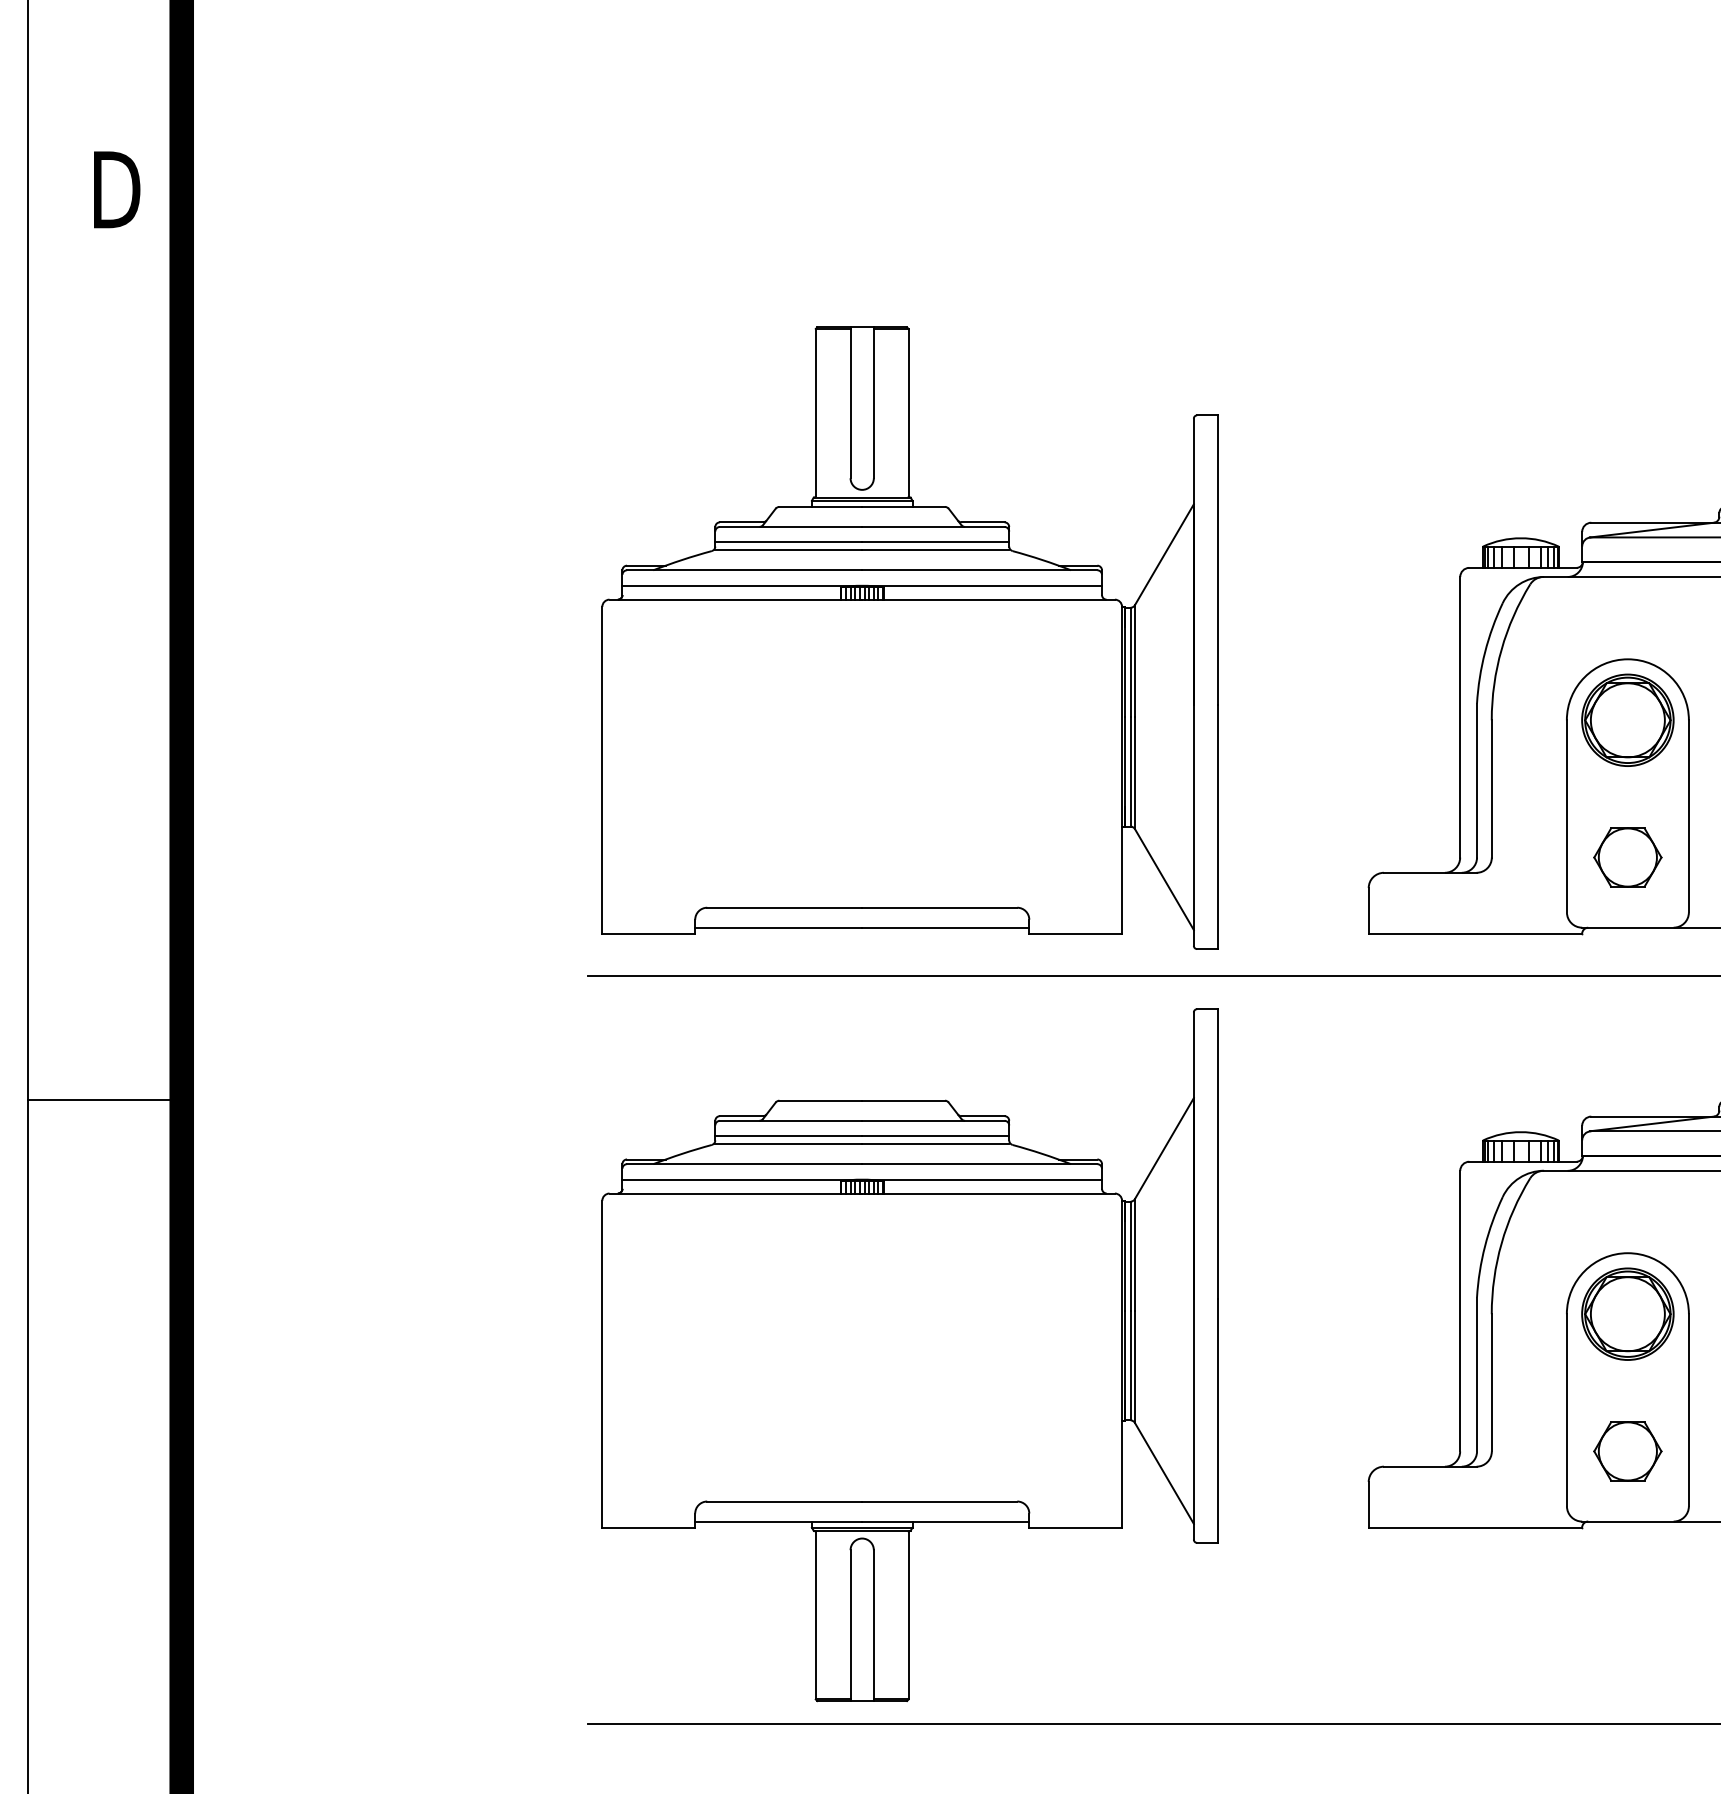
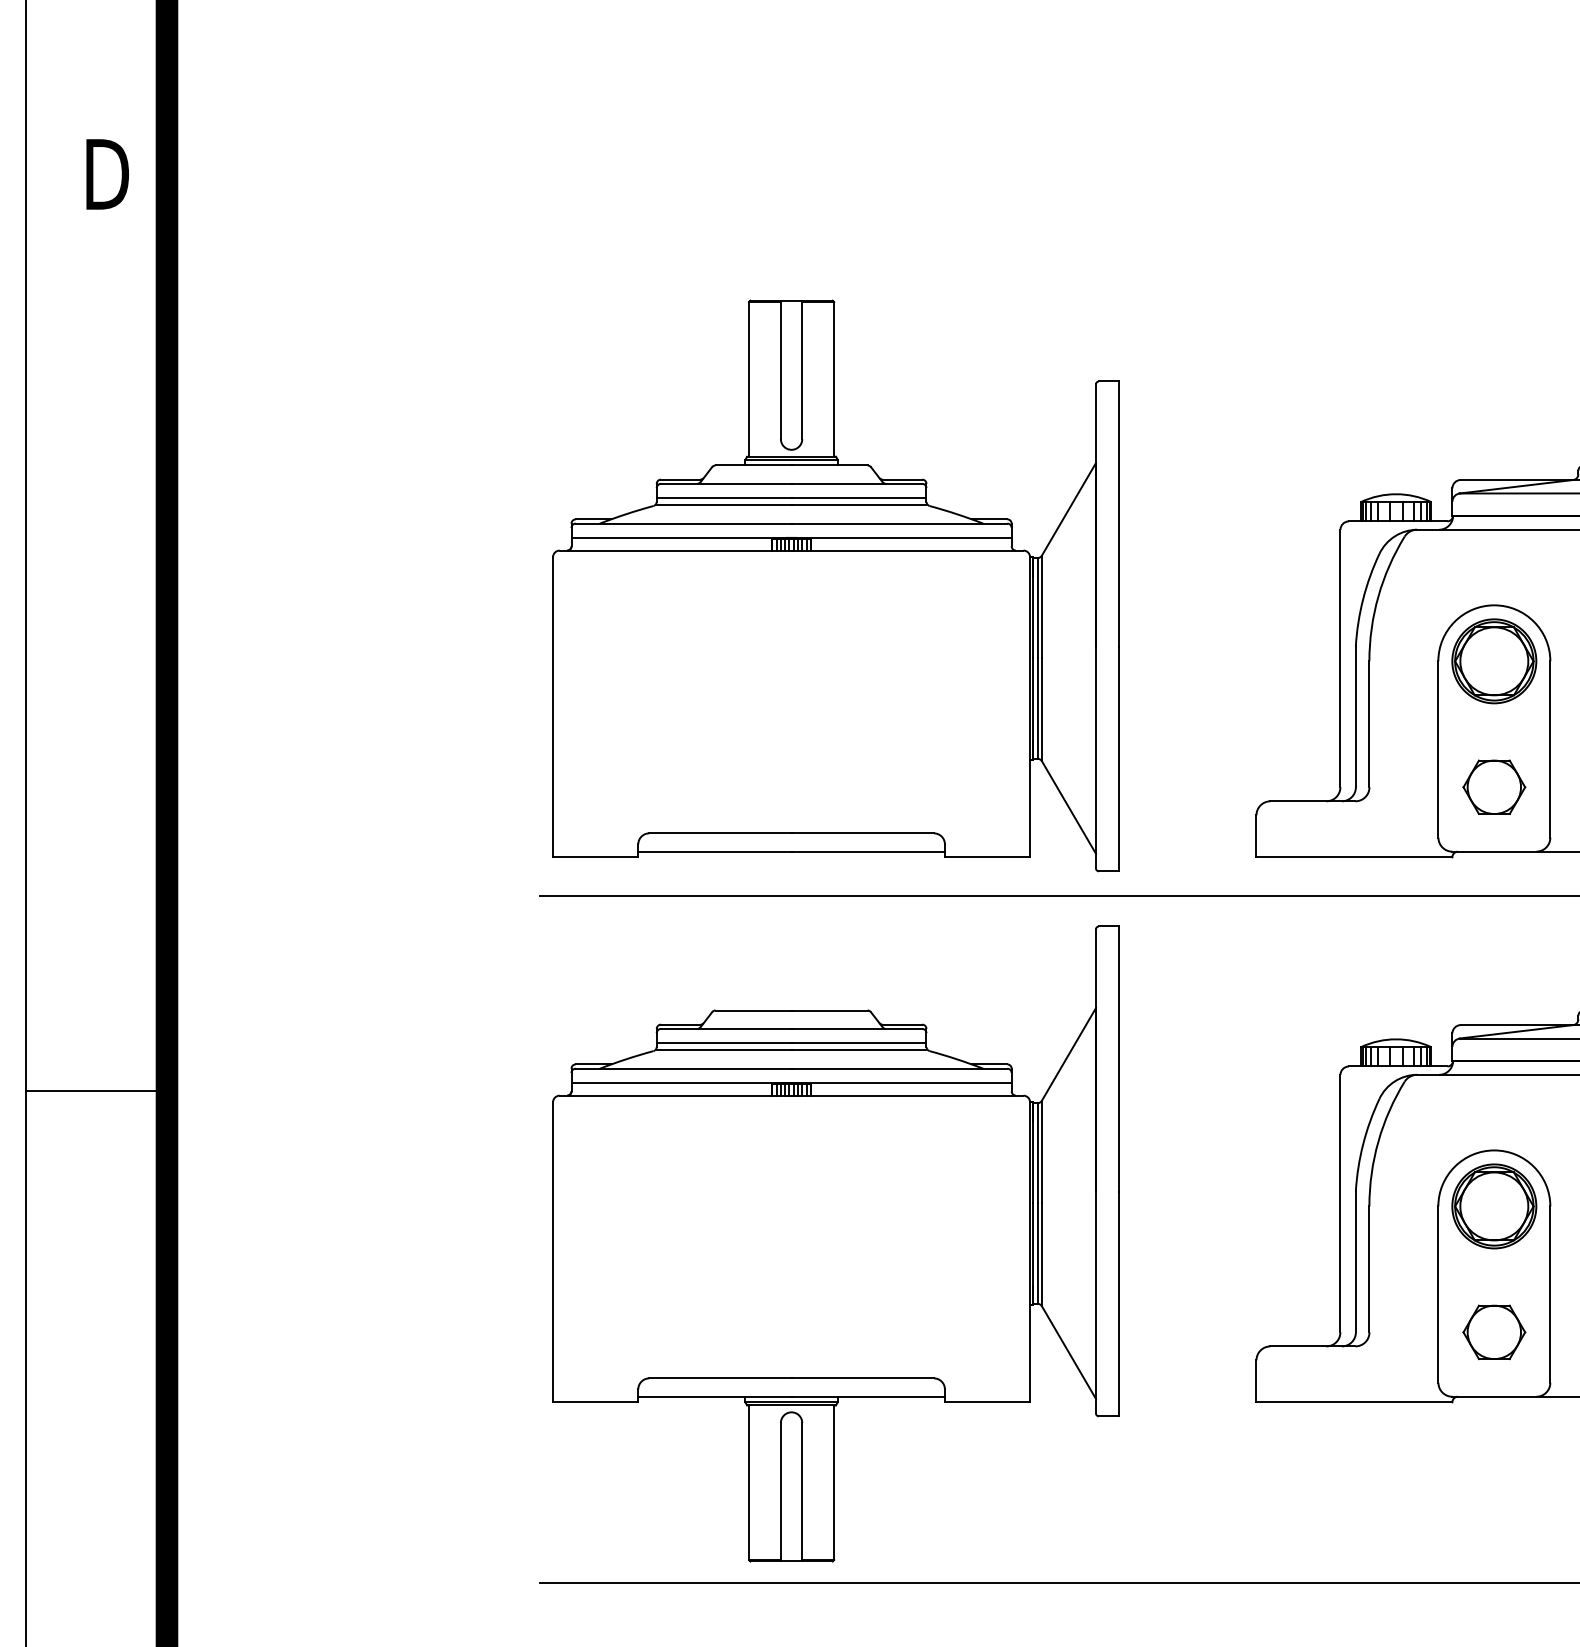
line: (104, 1099) -> (96, 1090), moved

